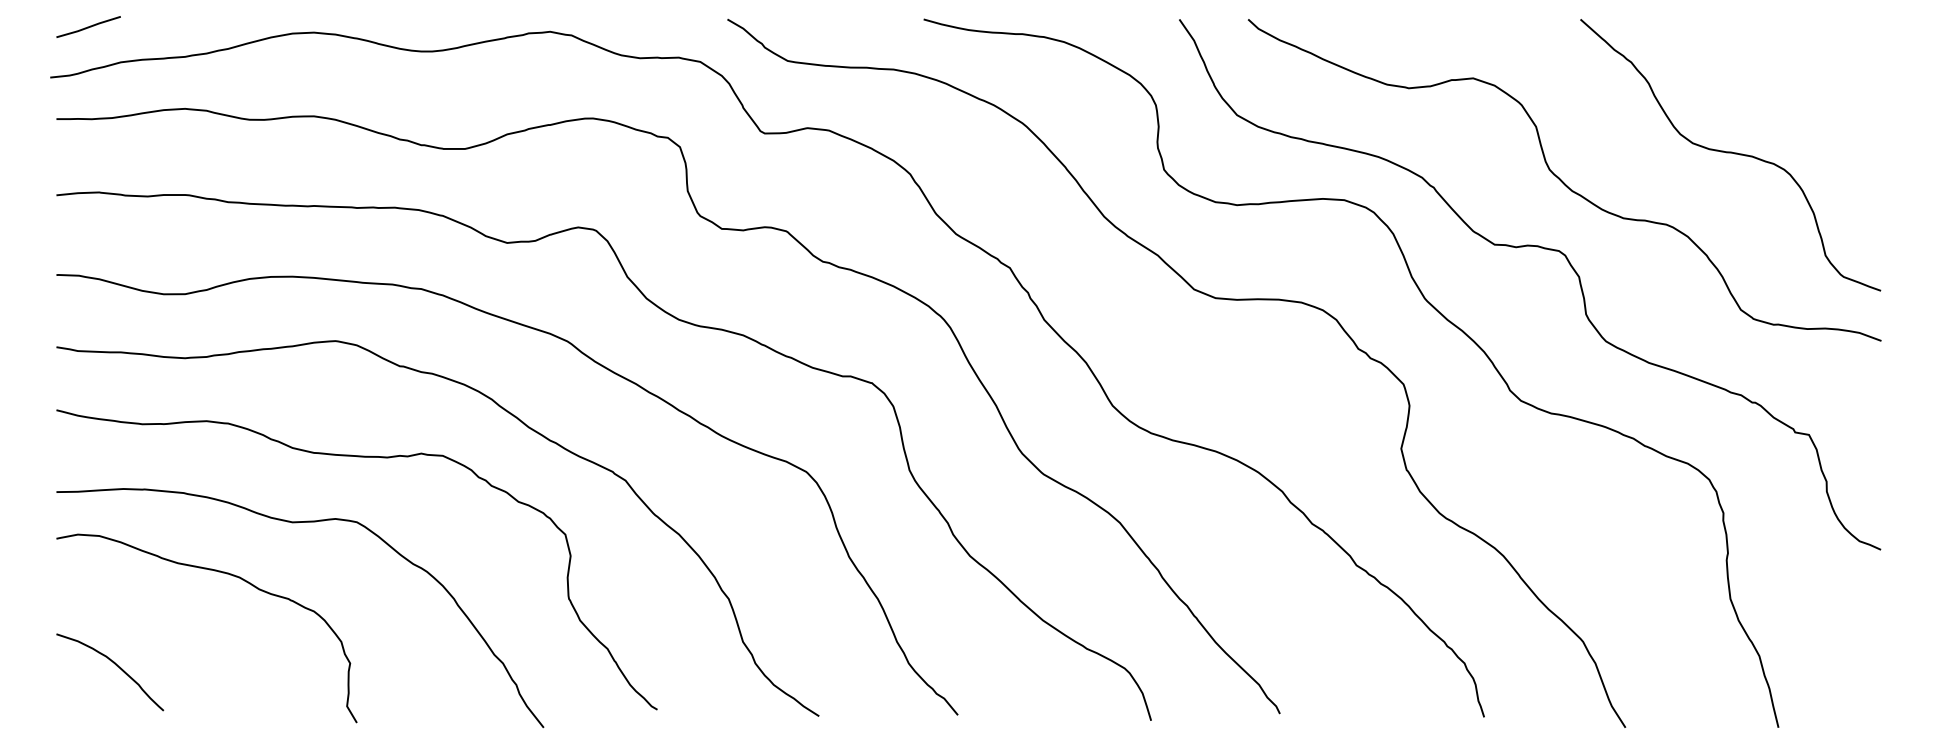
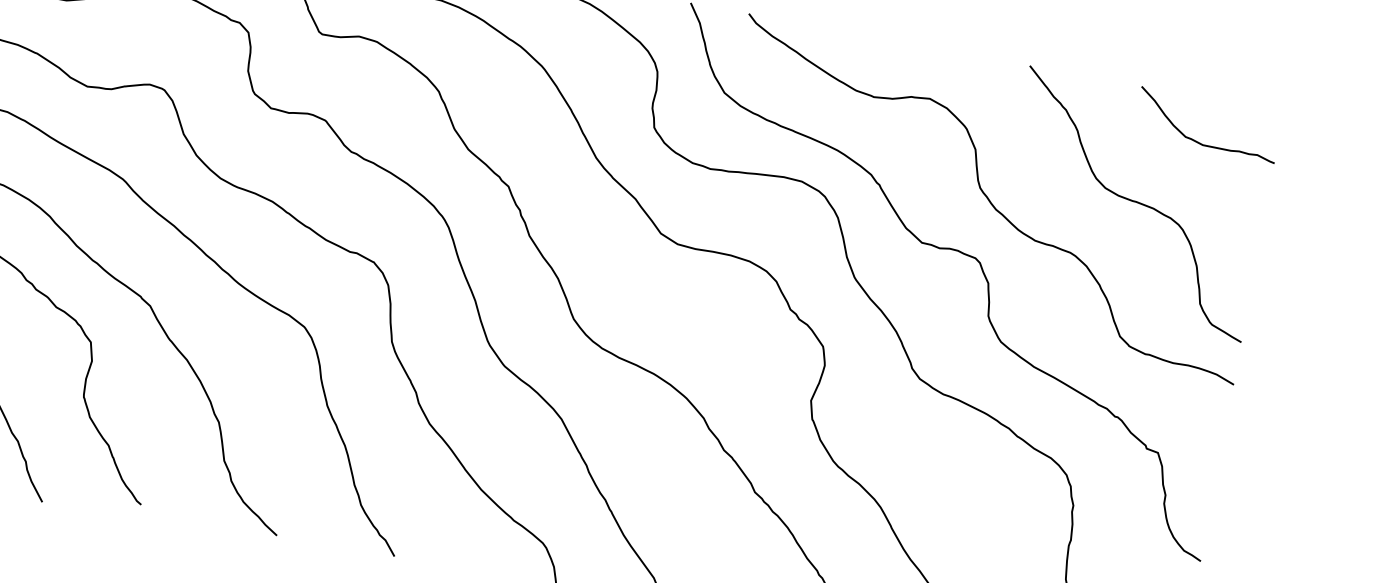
curve: (1789, 70) -> (1198, 141), added

